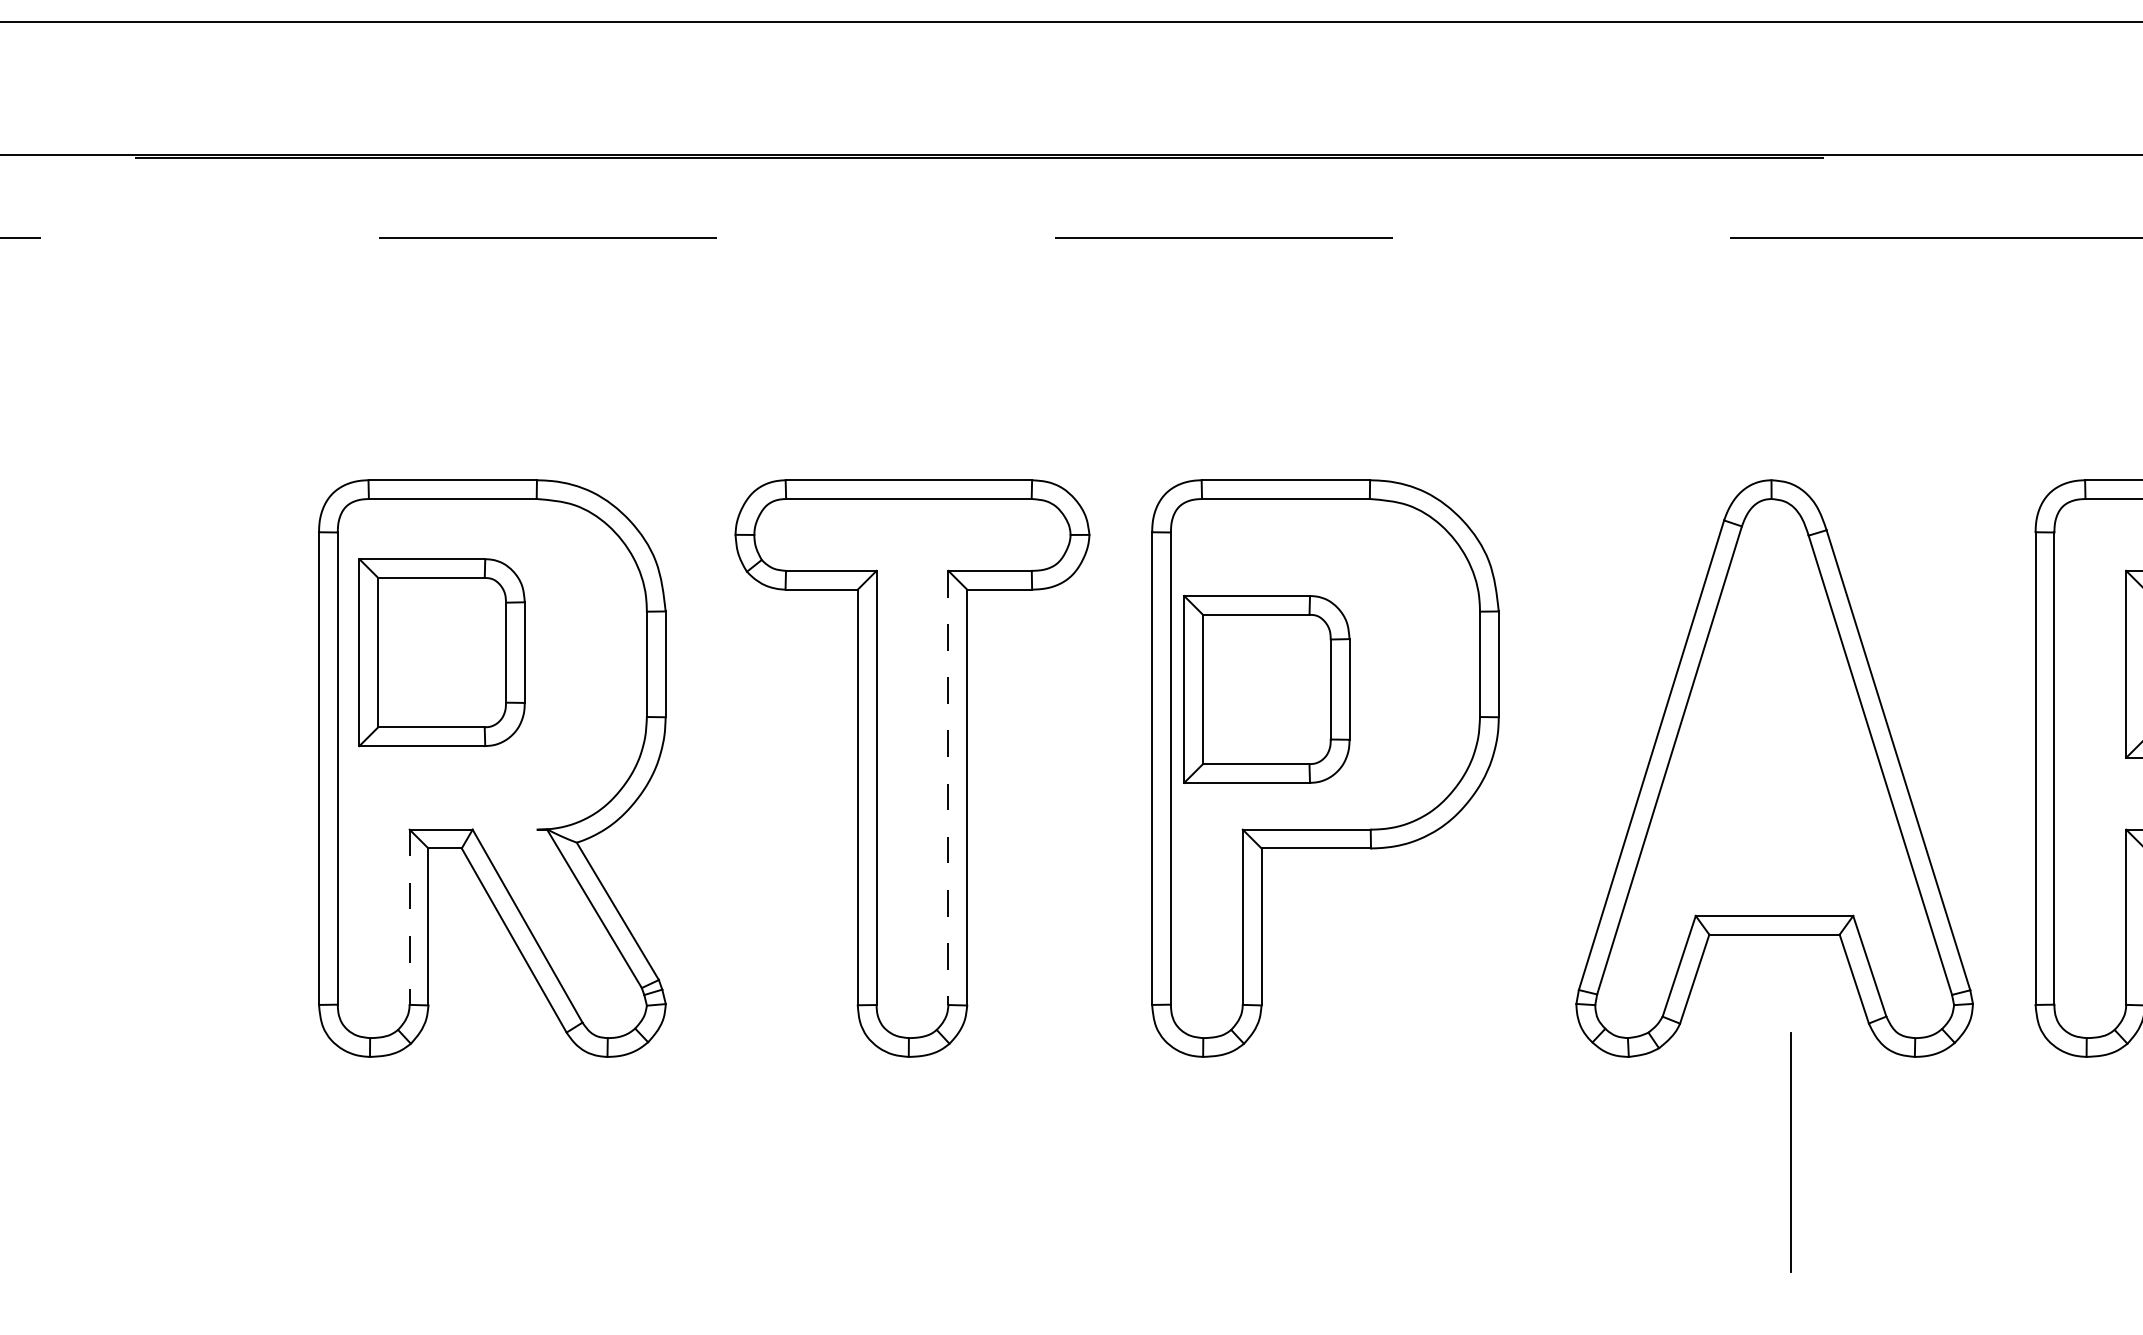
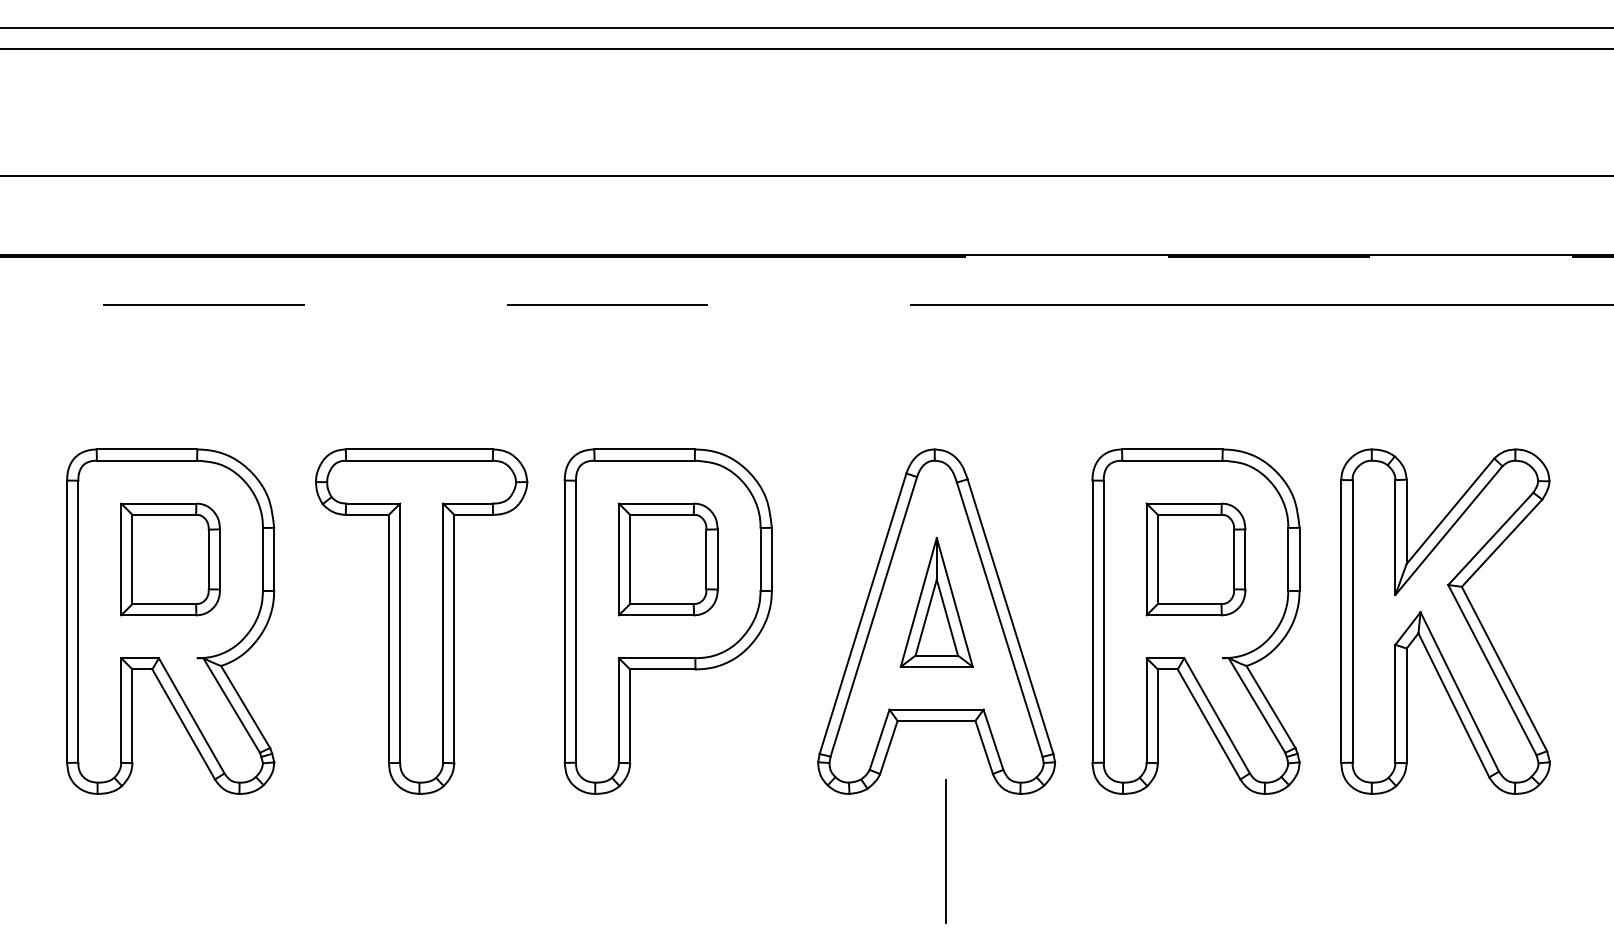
part: (441, 652) -> (170, 559), moved
part: (1265, 689) -> (667, 559), moved
part: (1774, 736) -> (936, 602), added
line: (949, 788) -> (443, 633), dashed -> solid
line: (410, 918) -> (121, 711), dashed -> solid

